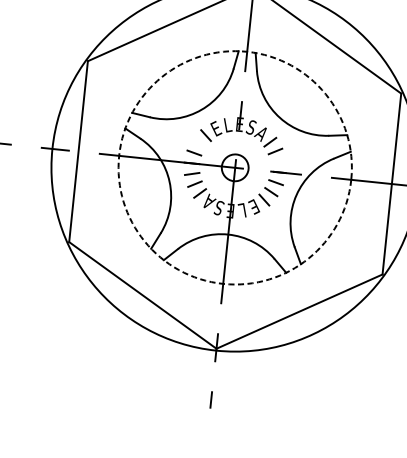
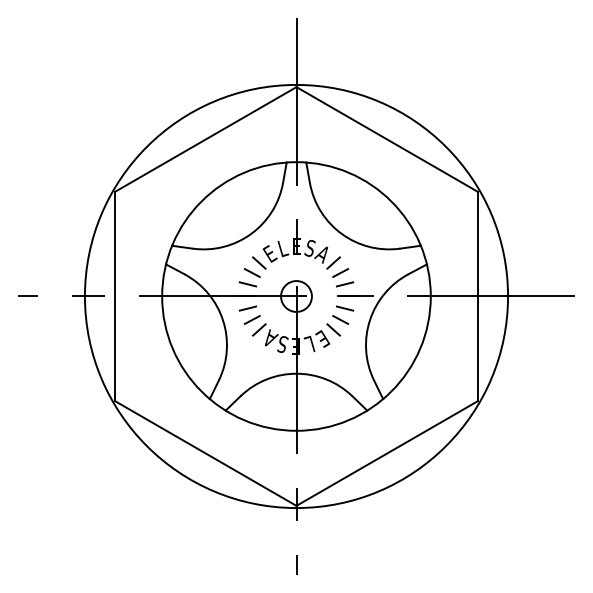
line: (198, 143) -> (251, 272), added
line: (278, 161) -> (345, 284), added
circle: (235, 167) -> (296, 296), dashed -> solid

